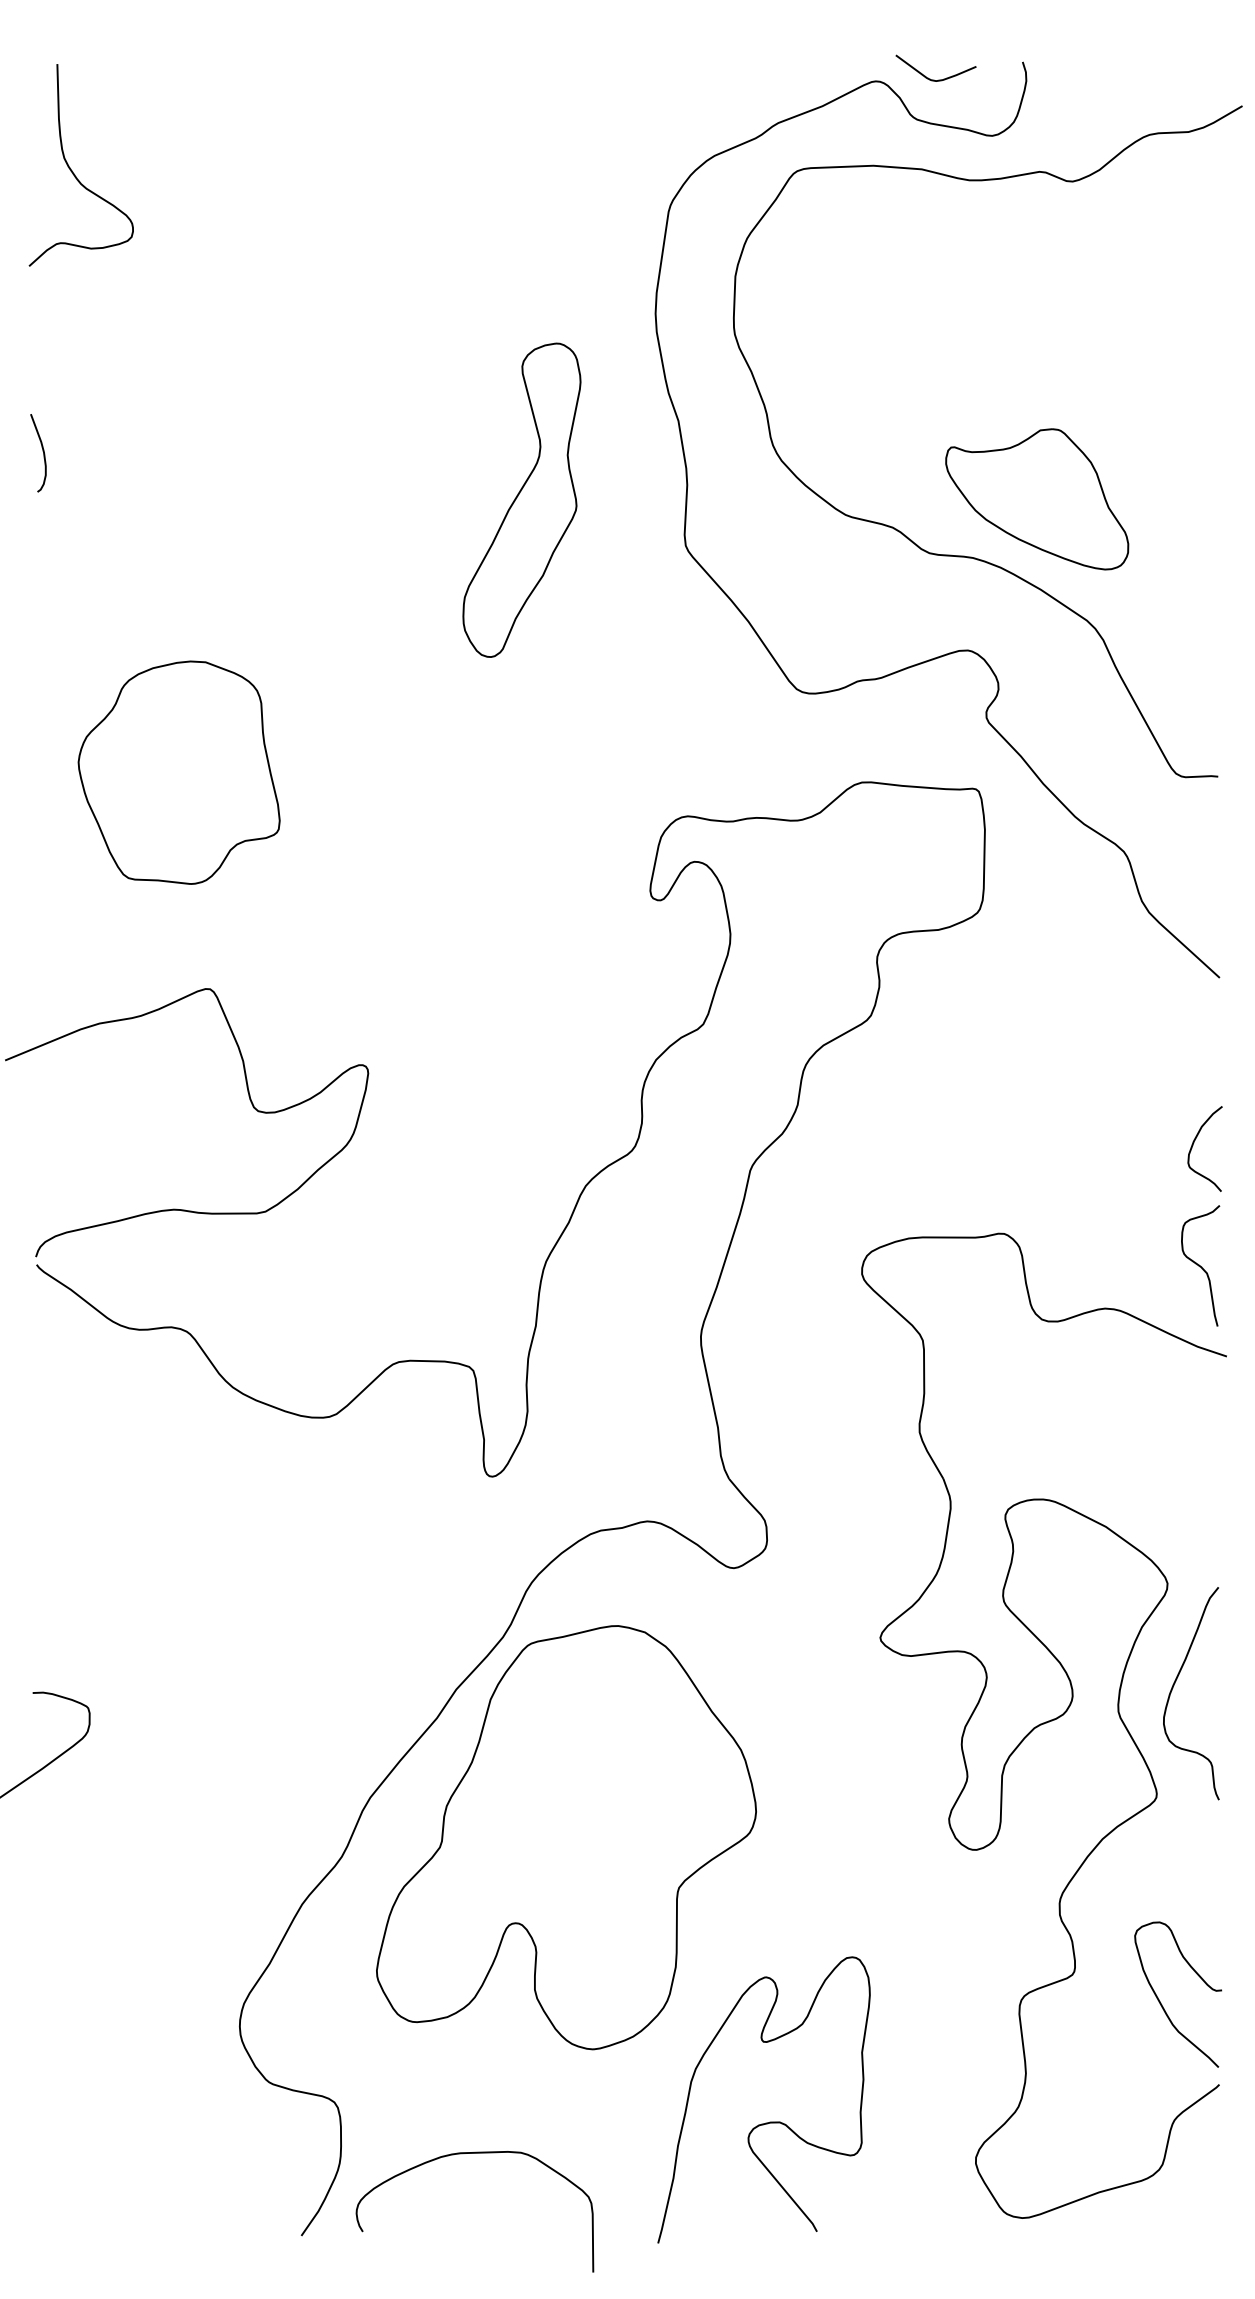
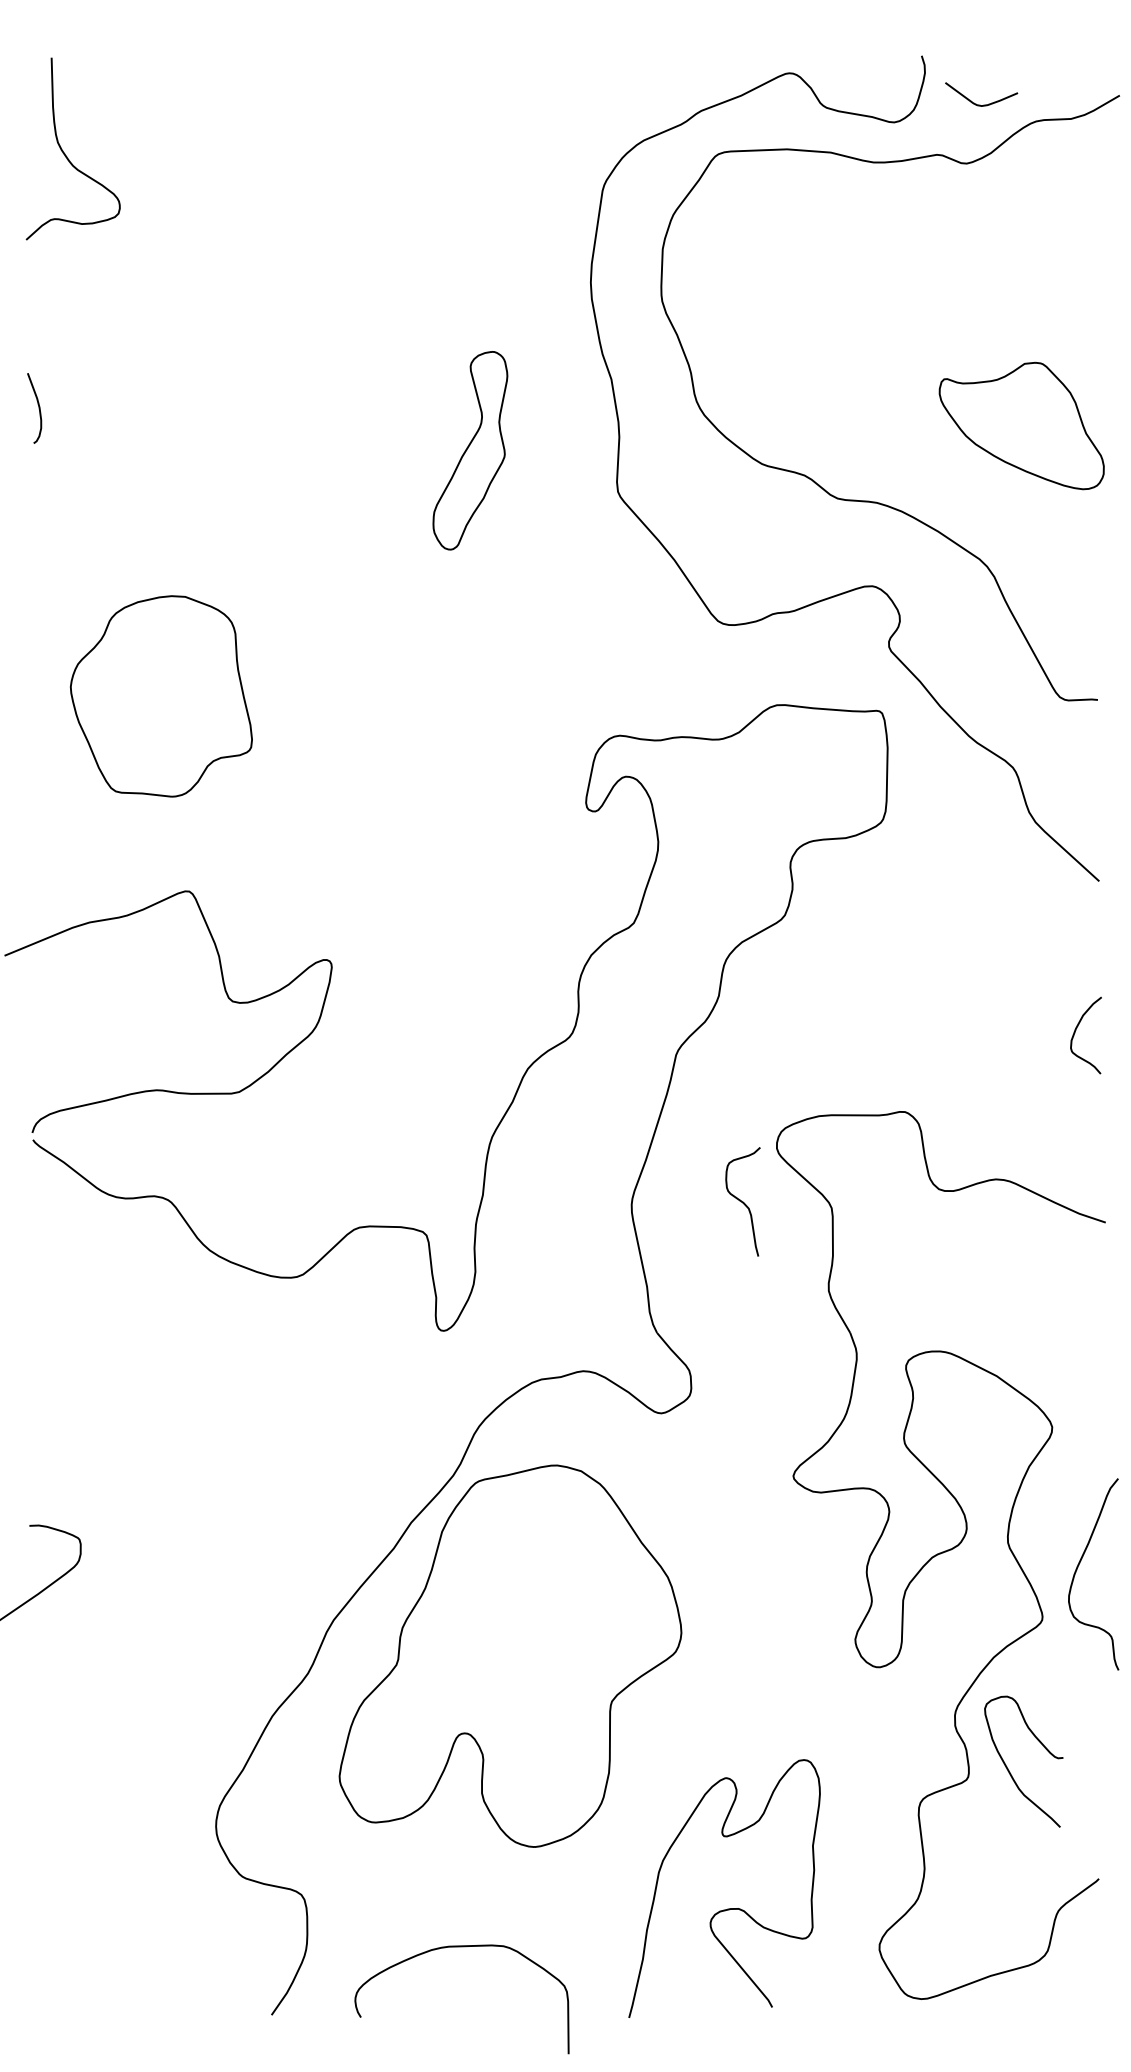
curve: (934, 79) -> (980, 104), moved
part: (1036, 498) -> (1021, 425), moved
part: (522, 499) -> (470, 450), size x0.7
curve: (1200, 1265) -> (742, 1201), moved
curve: (1173, 1689) -> (1077, 1570), moved
curve: (1161, 2002) -> (1008, 1768), moved
curve: (767, 2121) -> (727, 1908), moved
curve: (474, 2154) -> (461, 1947), moved

